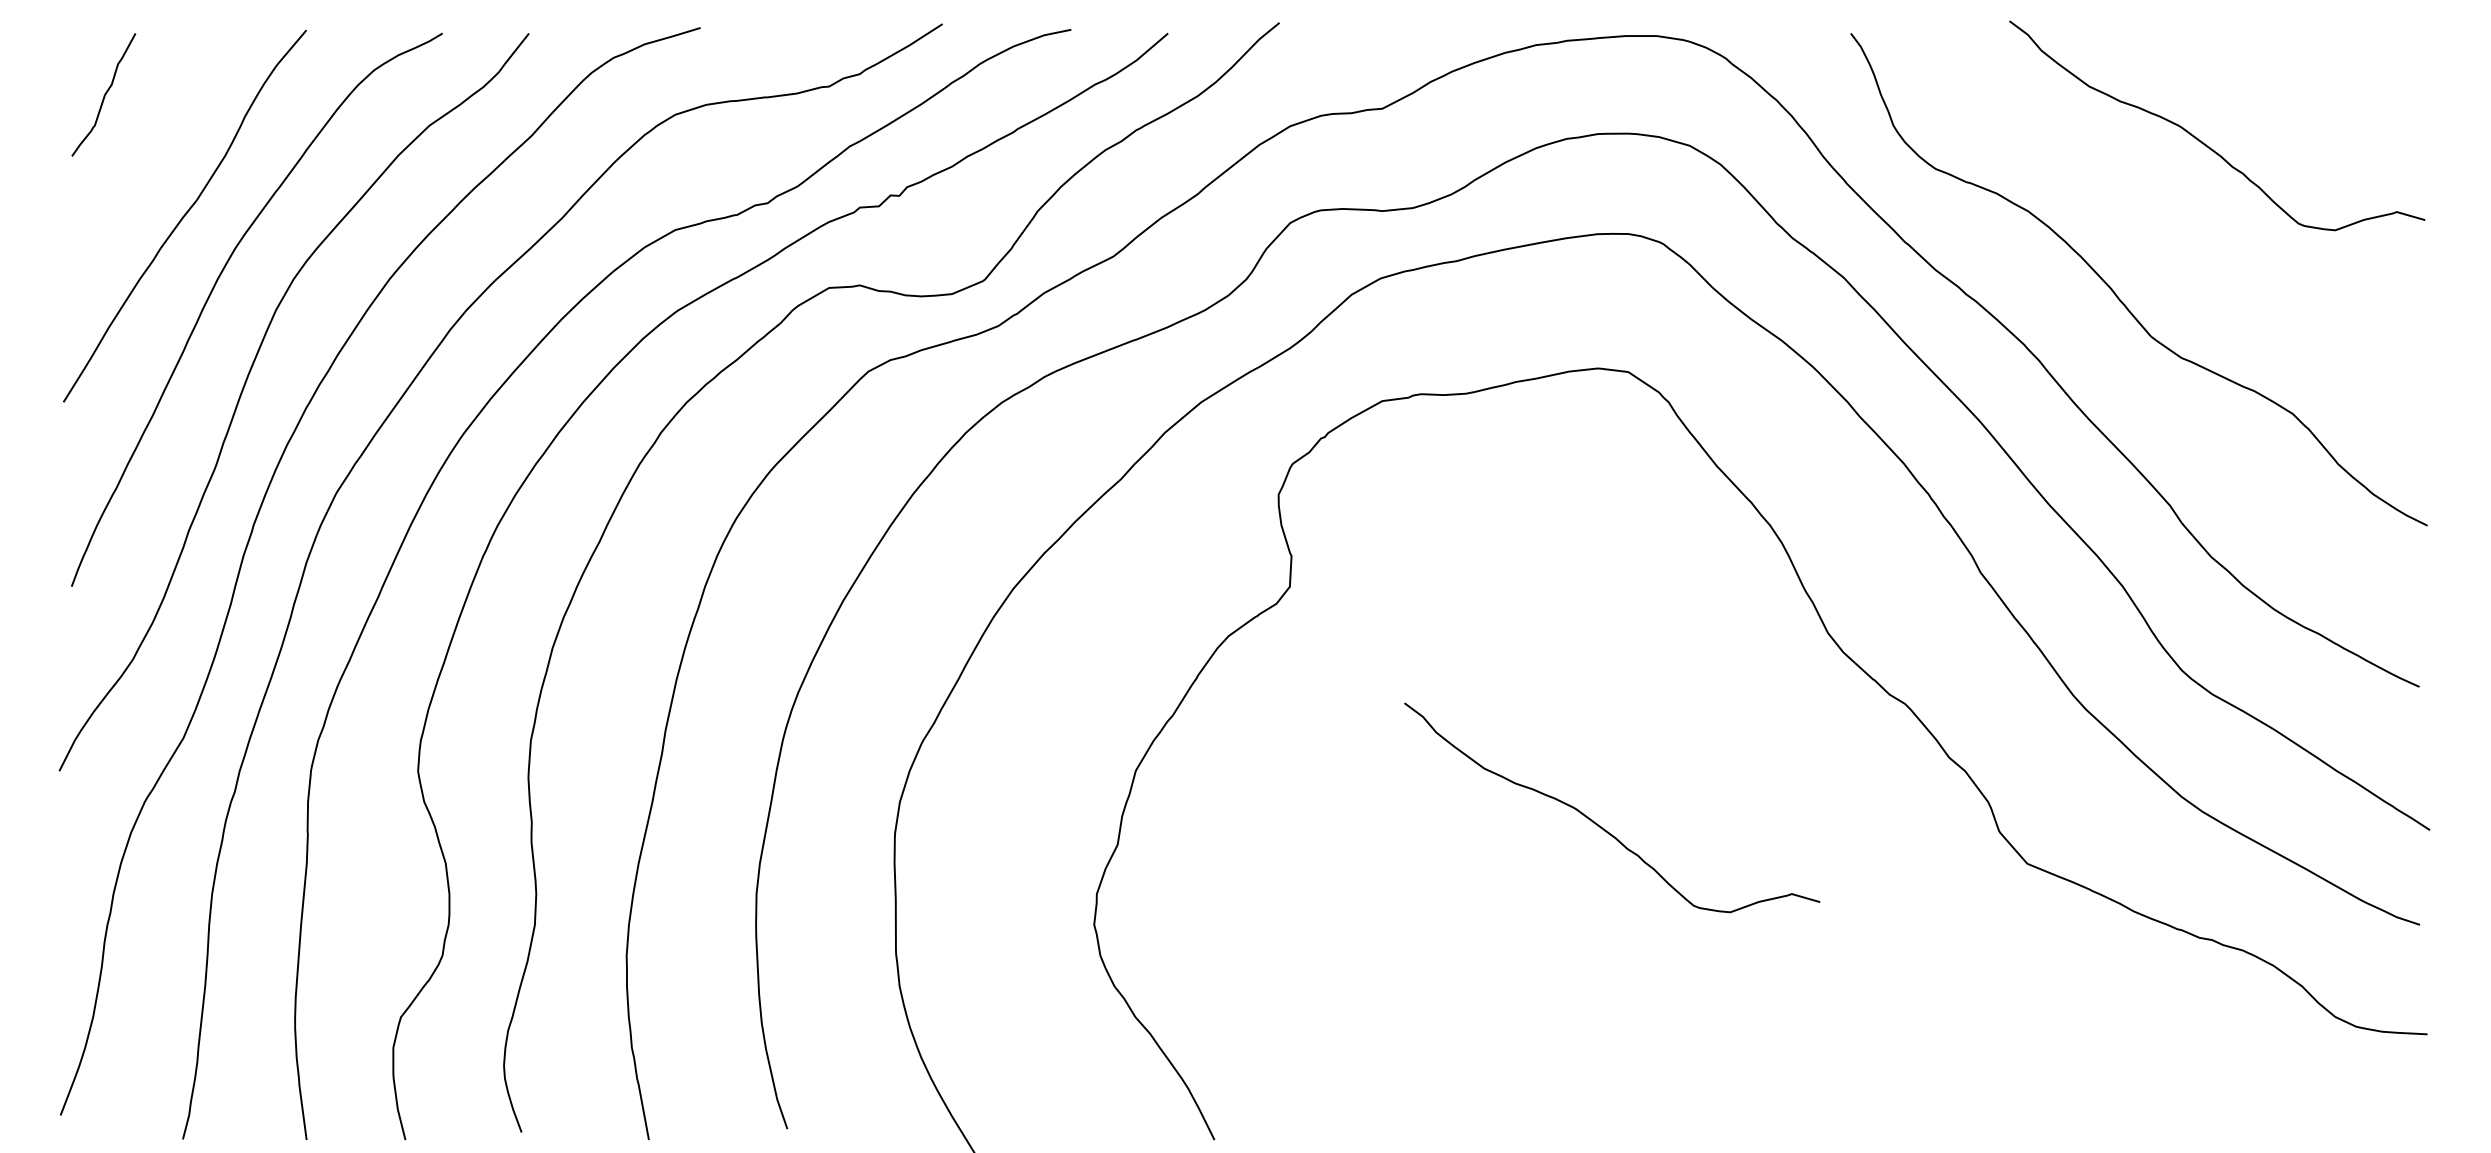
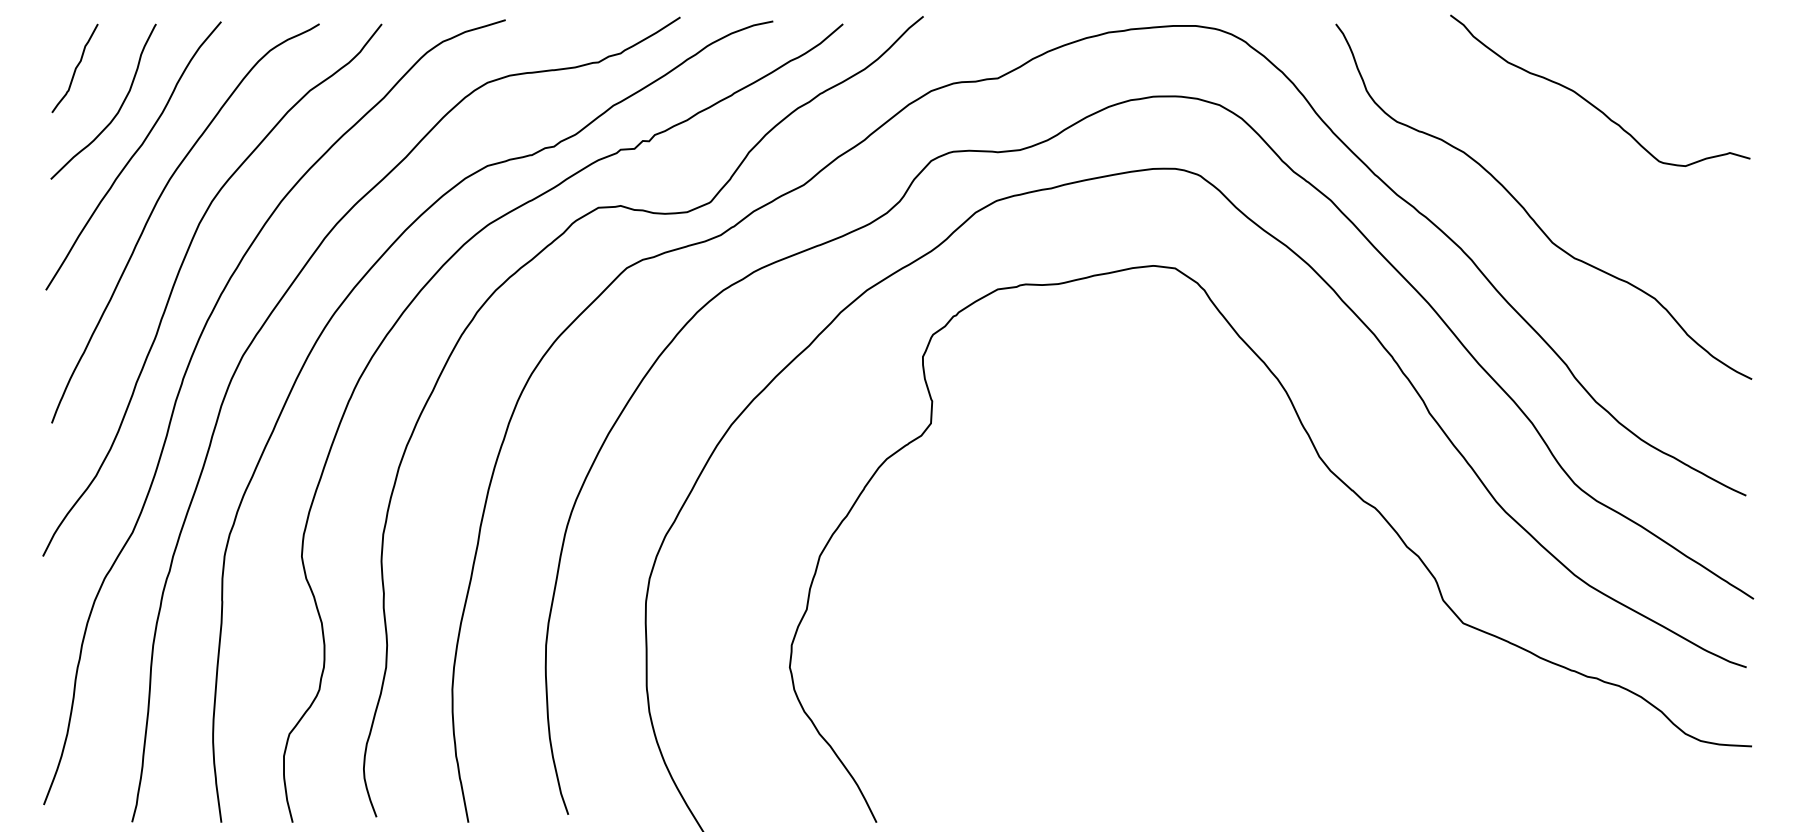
curve: (163, 153) -> (118, 110), added
curve: (1600, 825) -> (1155, 595), removed

